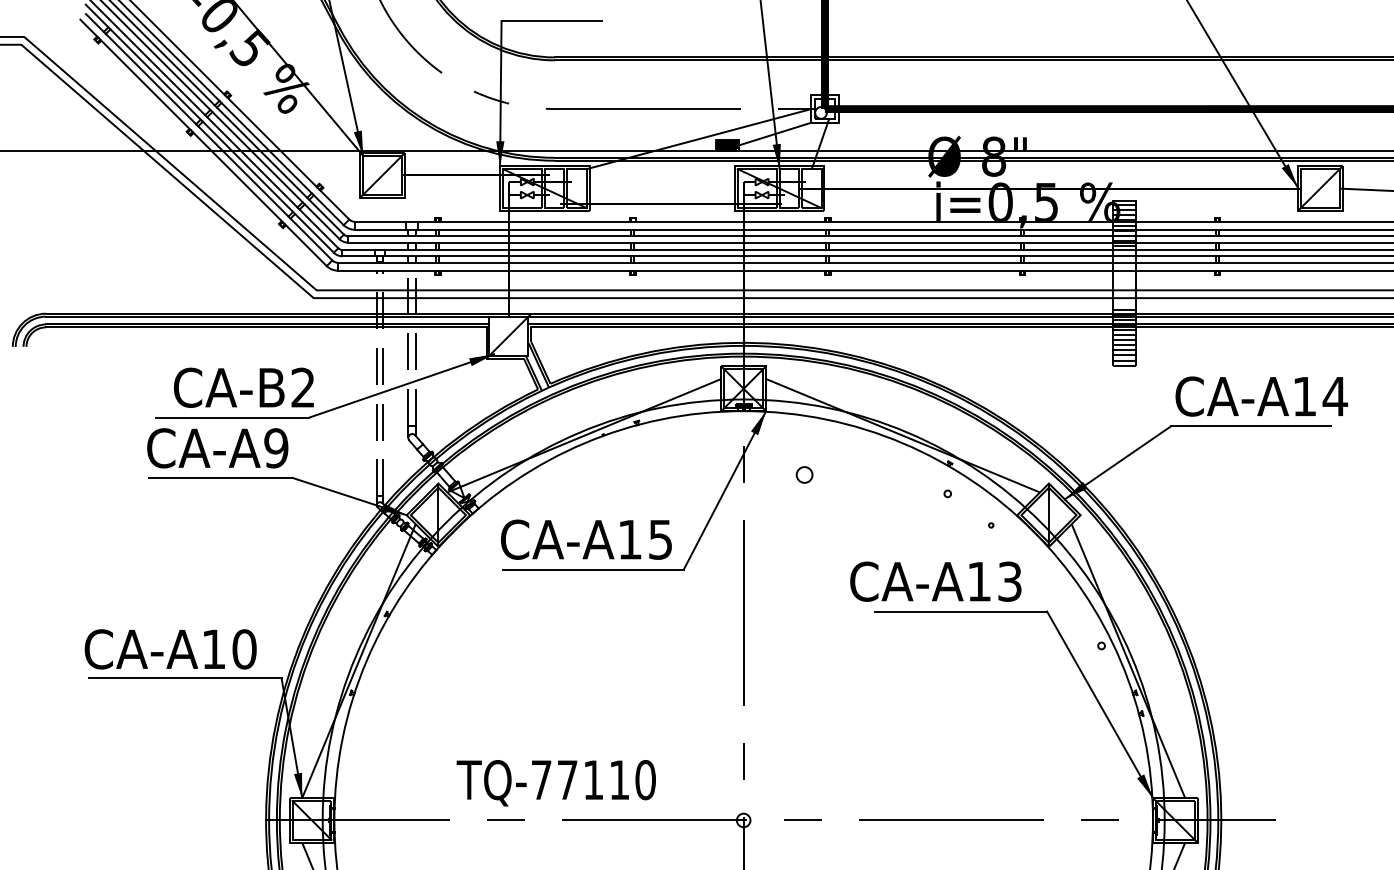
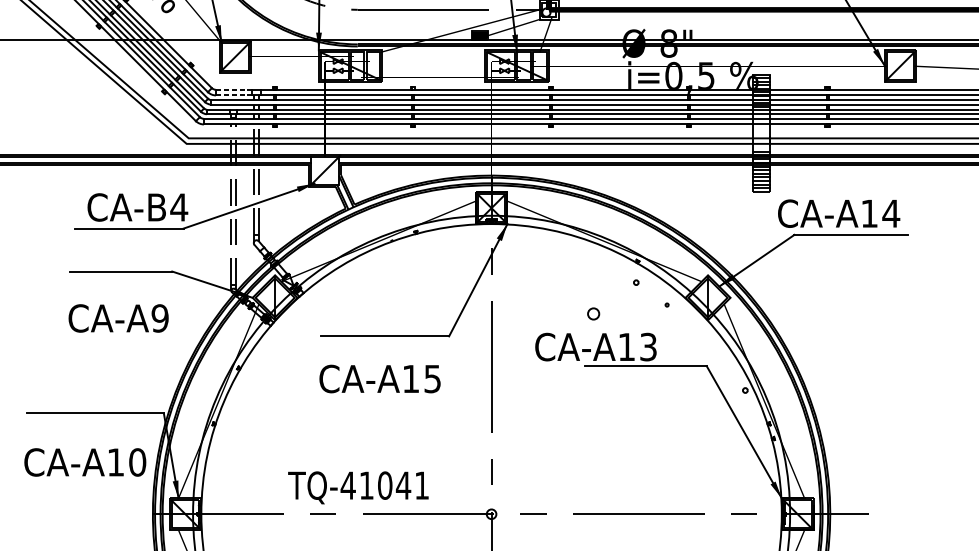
line: (380, 221) -> (234, 89), solid -> dashed
line: (380, 229) -> (234, 95), solid -> dashed
text: (302, 387) -> (178, 207), CA-B2 -> CA-B4
text: (1261, 396) -> (838, 213), moved
text: (217, 448) -> (118, 318), moved
circle: (804, 474) -> (593, 313), moved
text: (586, 539) -> (380, 378), moved
text: (935, 581) -> (595, 346), moved
text: (170, 649) -> (85, 462), moved
text: (592, 780) -> (384, 485), TQ-77110 -> TQ-41041

